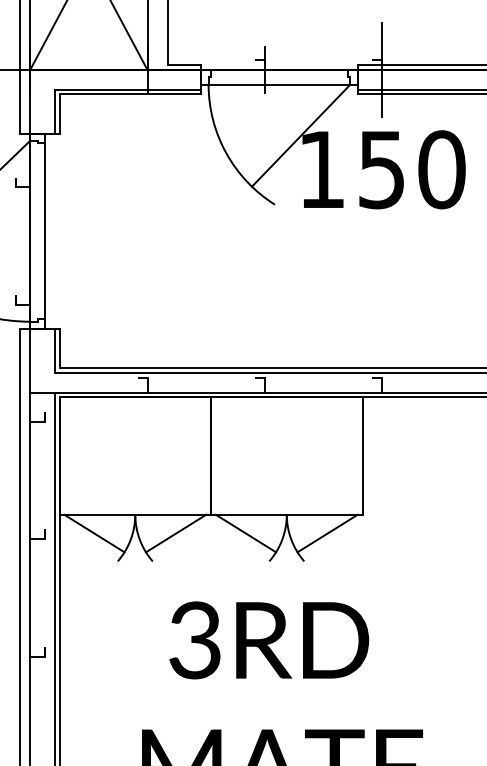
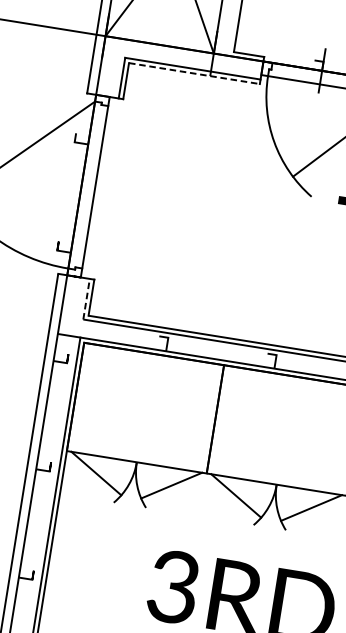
line: (130, 94) -> (194, 73), solid -> dashed
line: (54, 351) -> (86, 299), solid -> dashed

